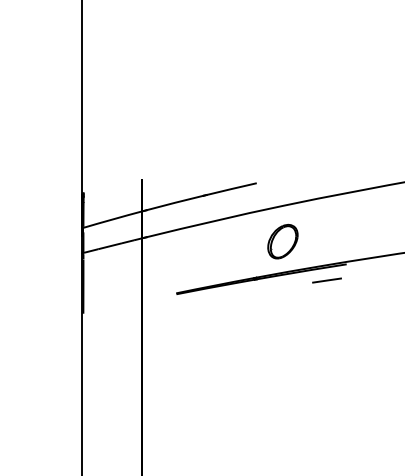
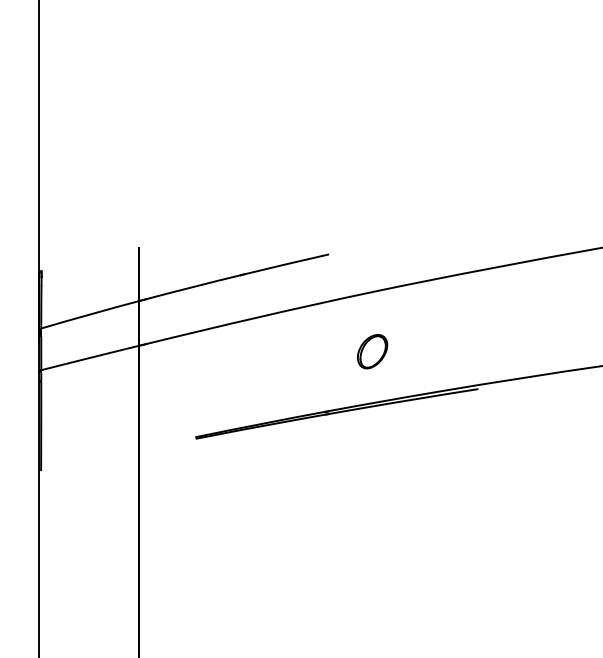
part: (282, 241) -> (371, 351), size x0.6
line: (326, 280) -> (444, 415), removed

